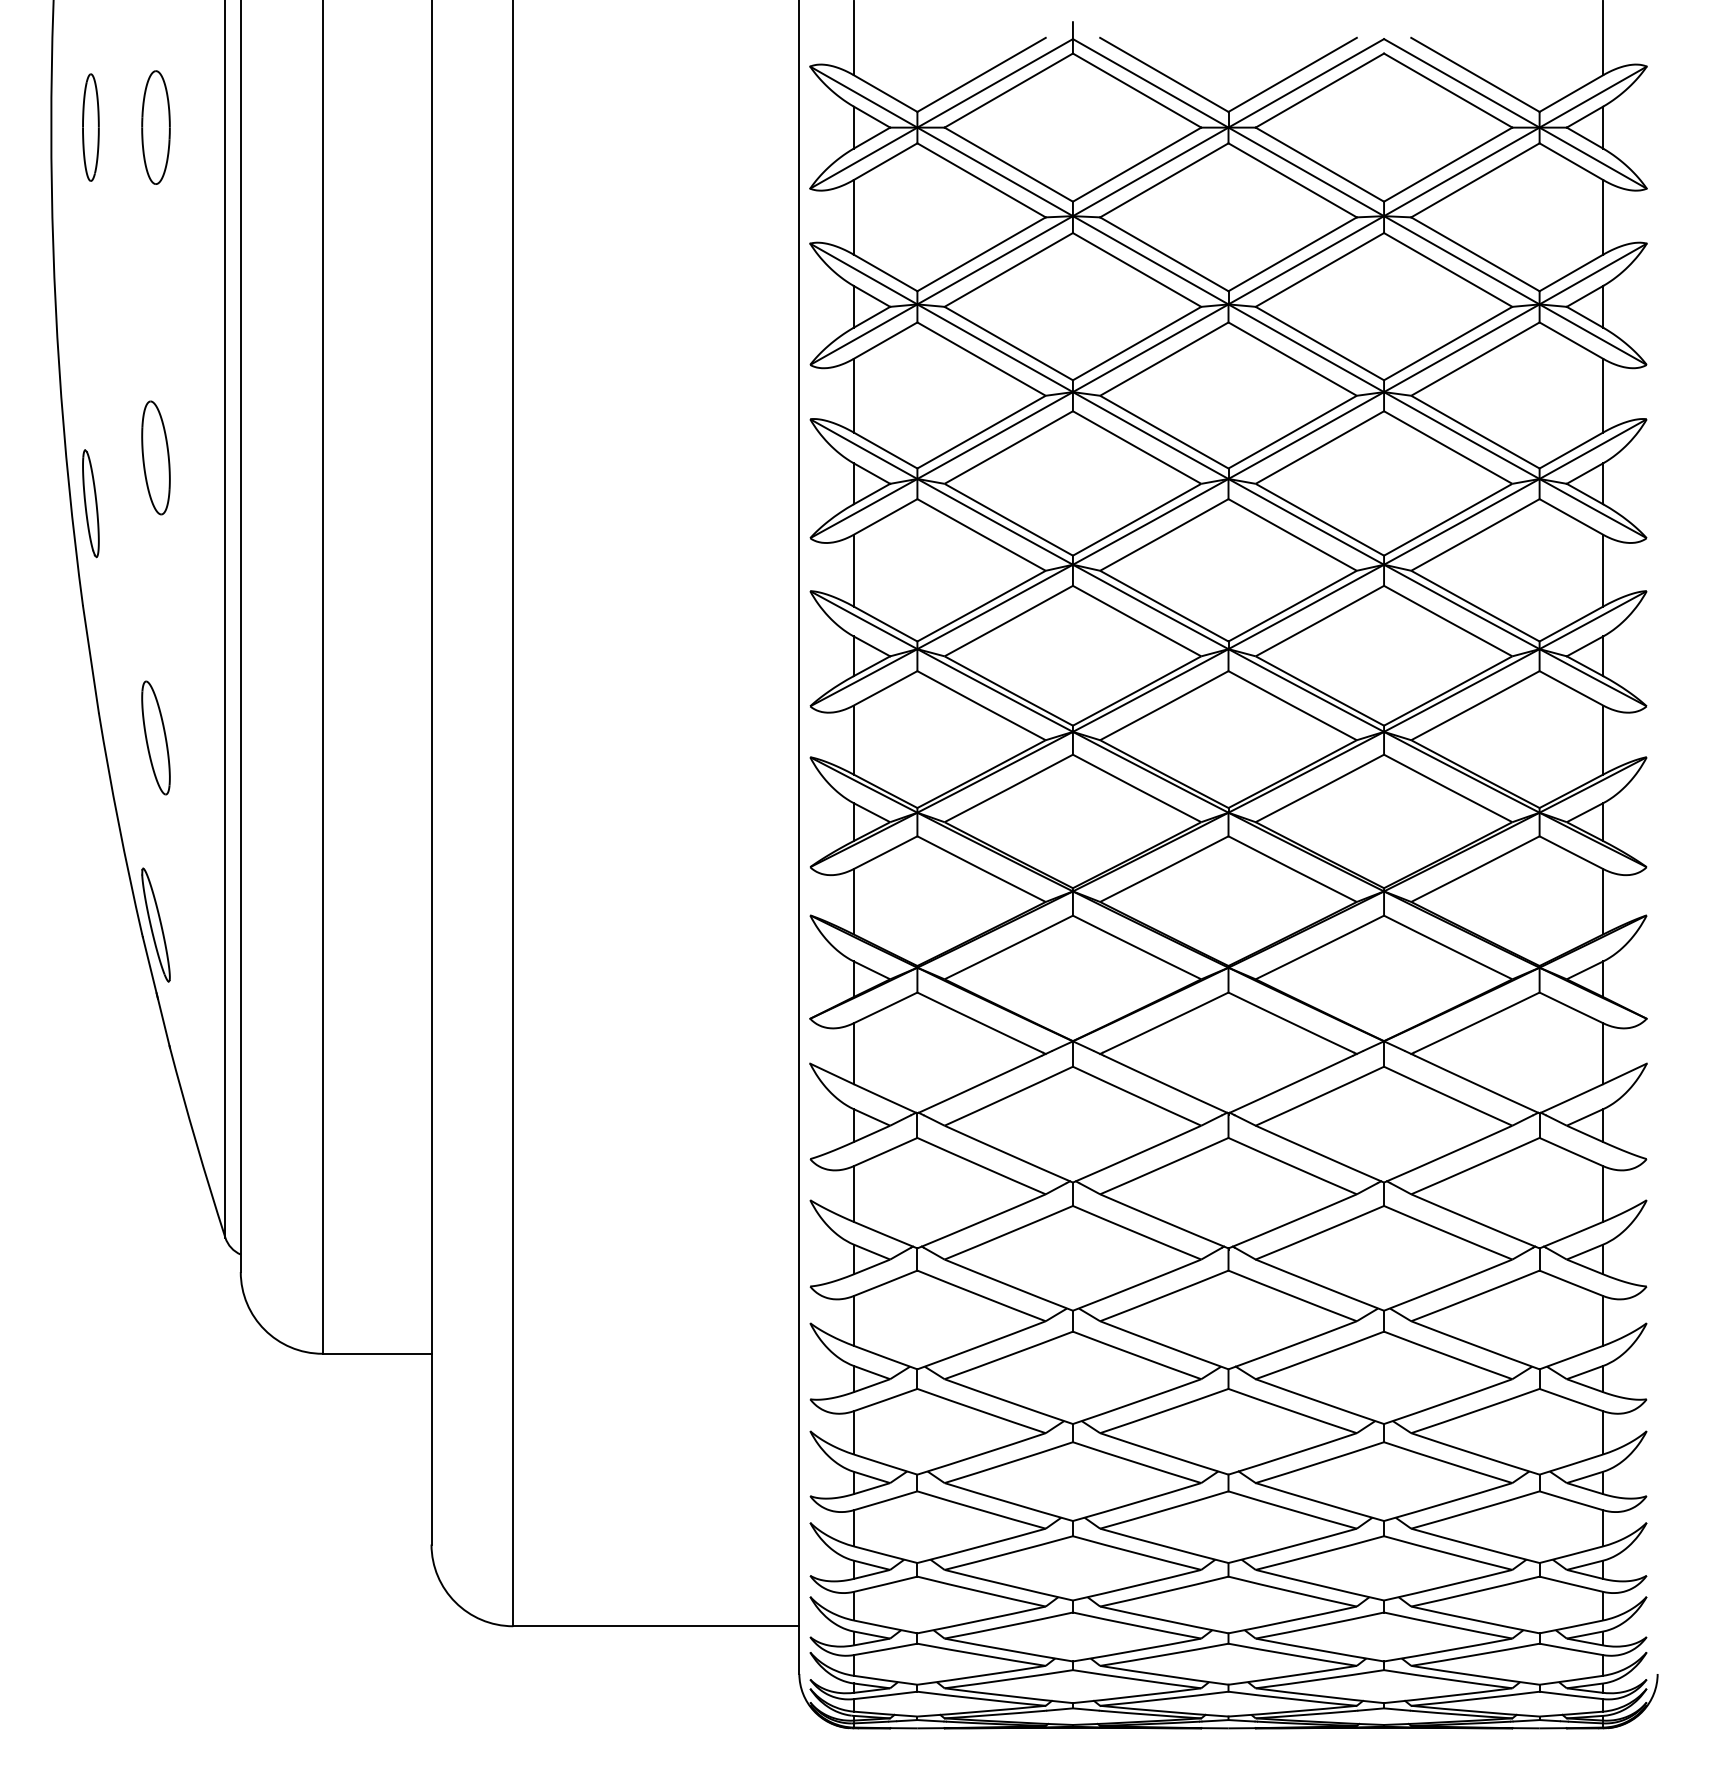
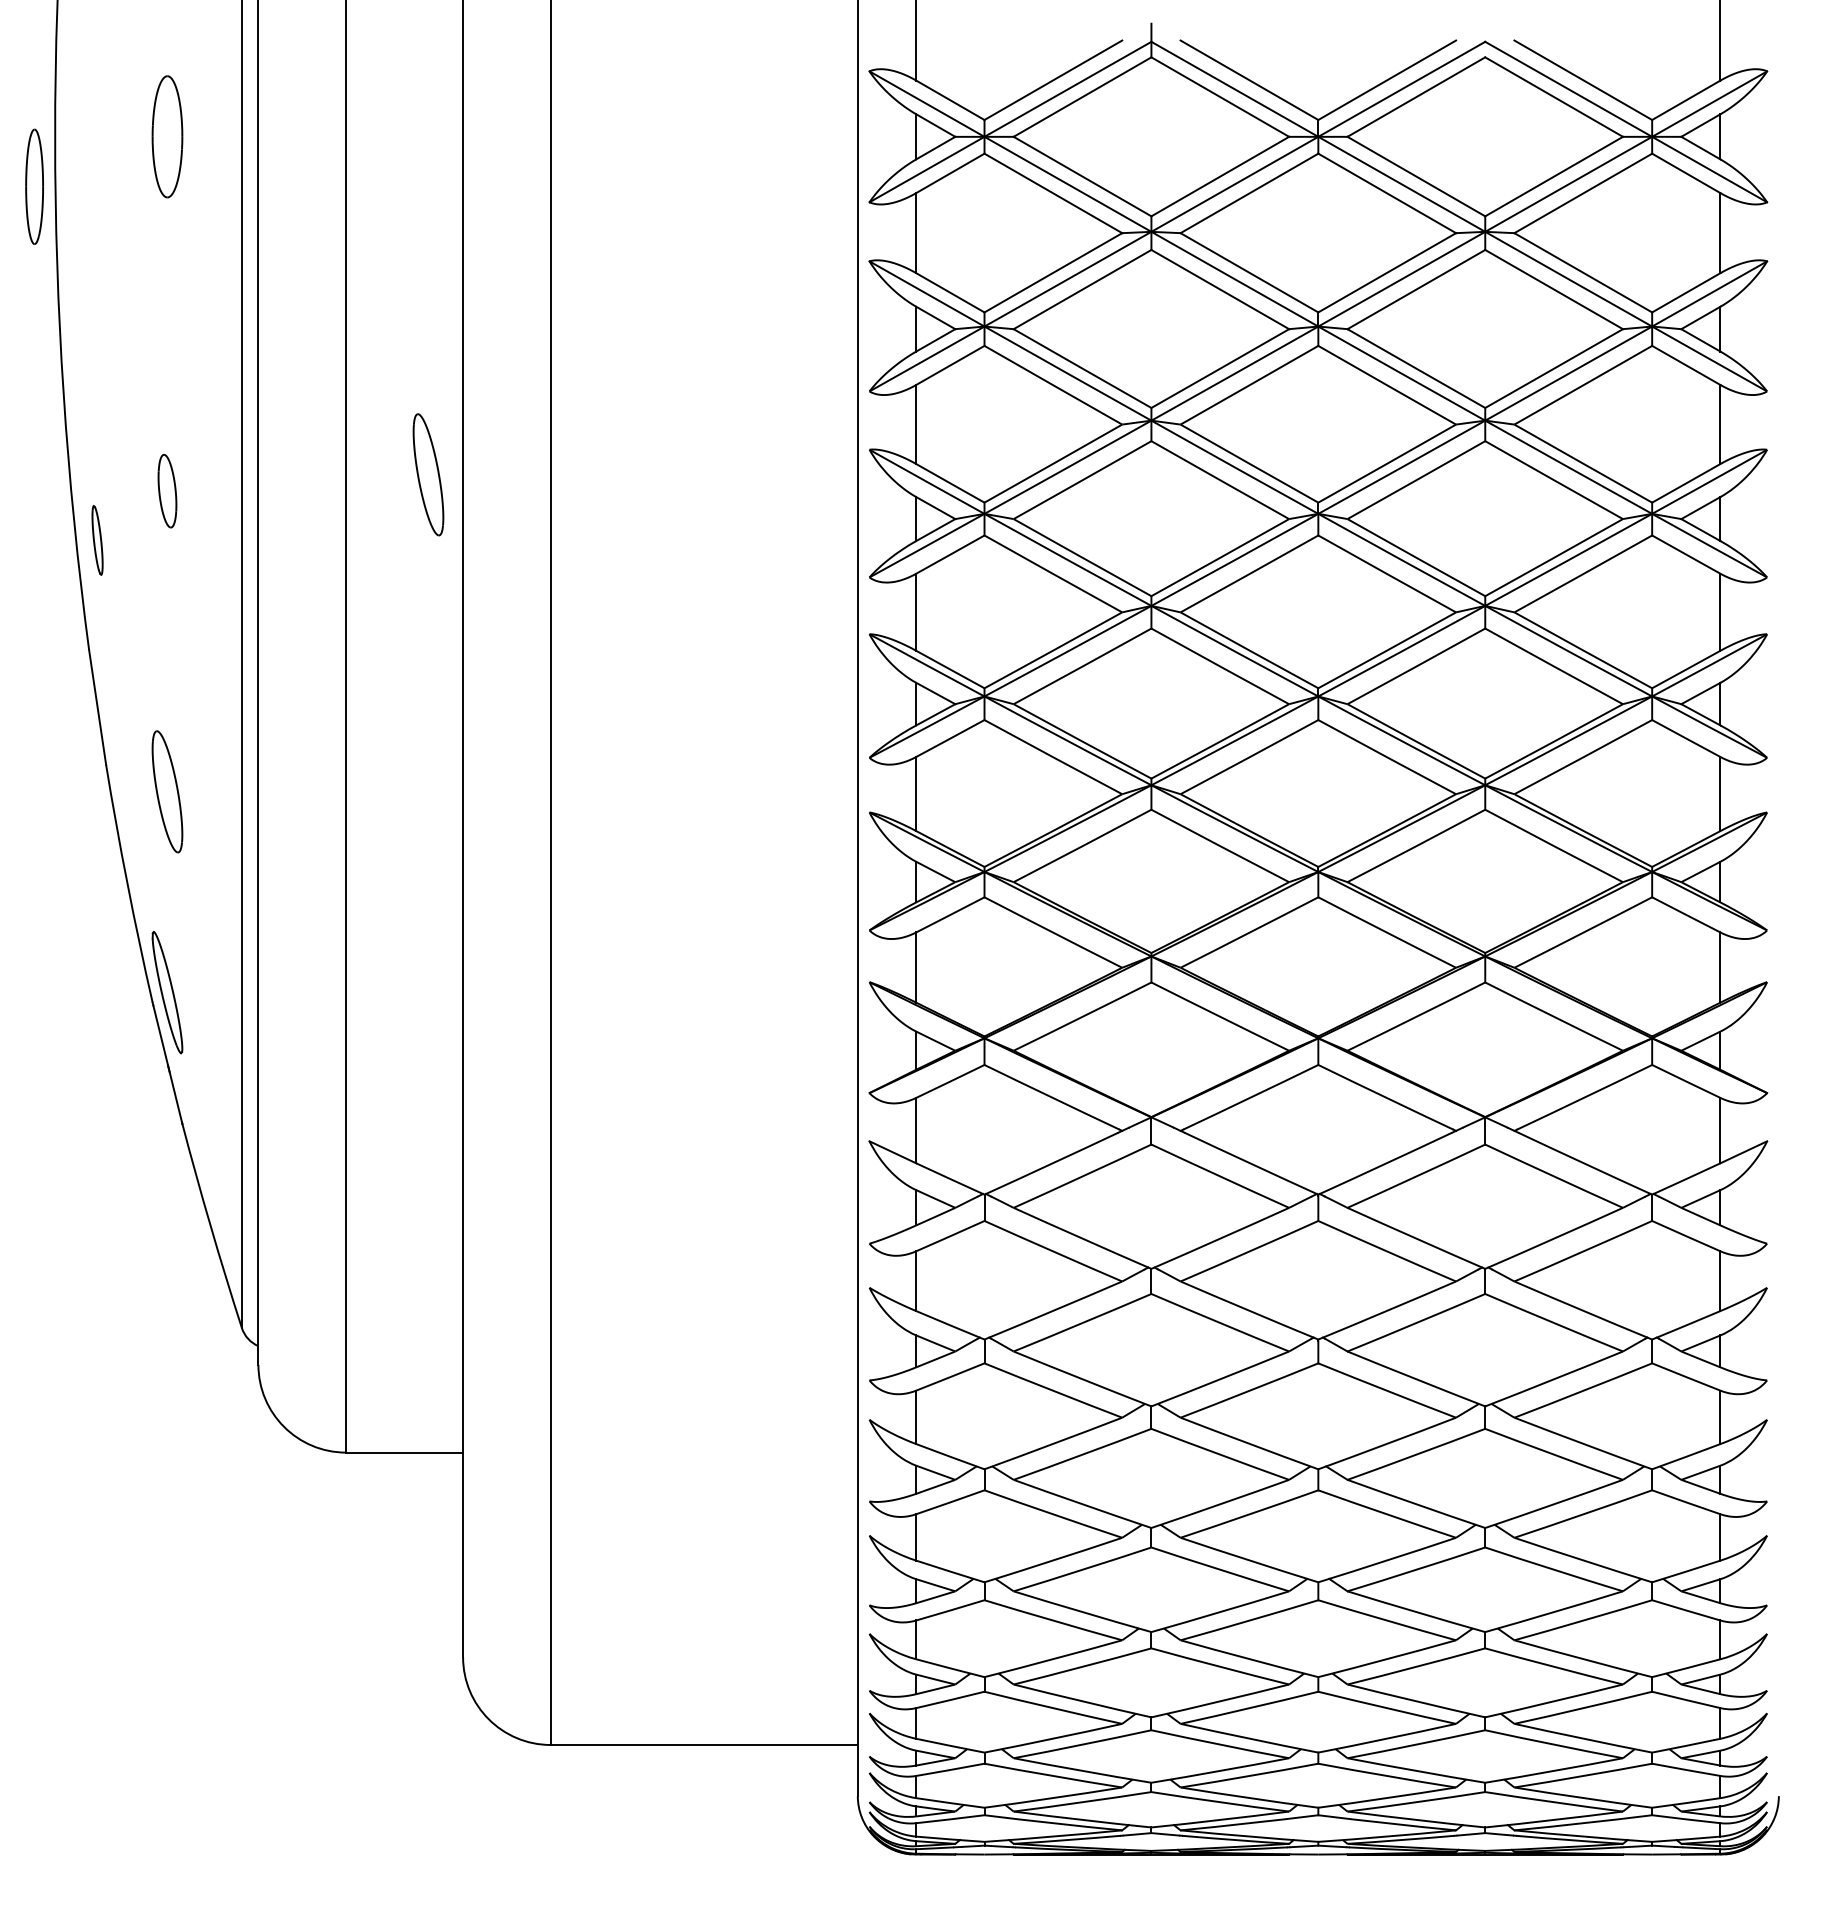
part: (90, 127) -> (34, 186), moved
part: (399, 442) -> (428, 474), added
part: (156, 457) -> (167, 490), size x0.6
part: (90, 503) -> (97, 540), size x0.6

